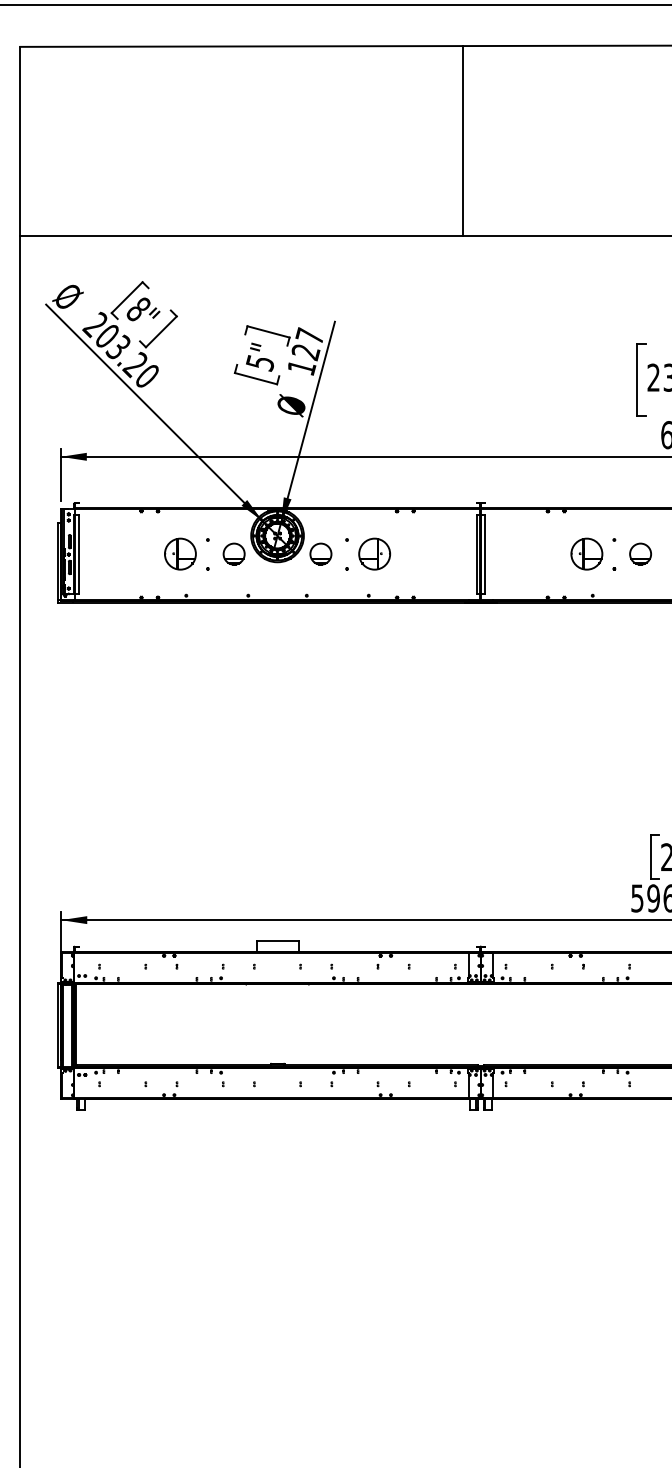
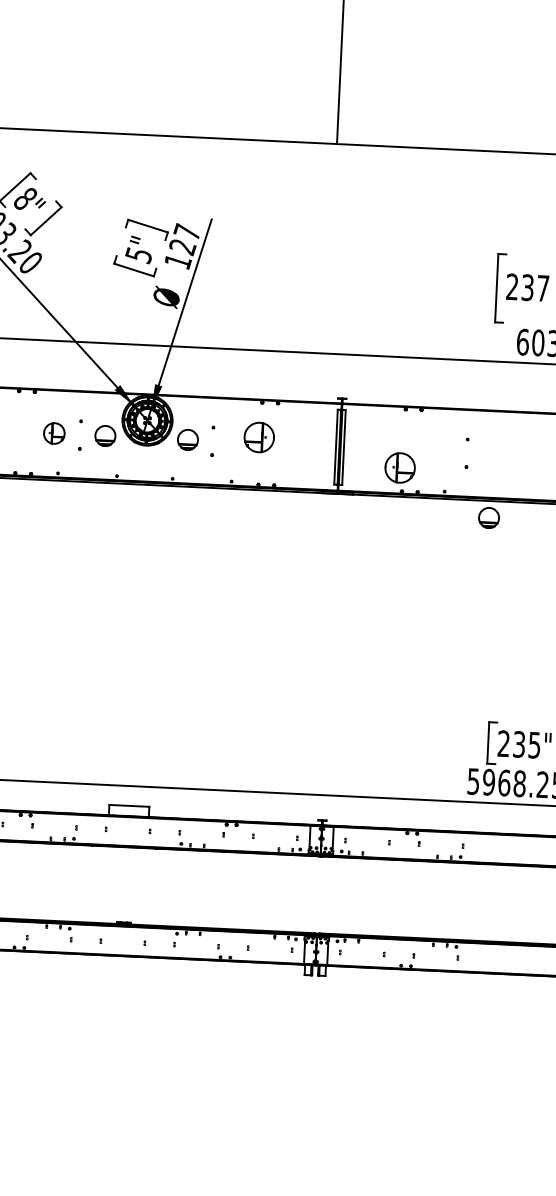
part: (180, 553) -> (54, 432), size x0.7
part: (374, 553) -> (259, 436), moved
part: (586, 553) -> (399, 467), moved
part: (640, 553) -> (488, 517), moved

